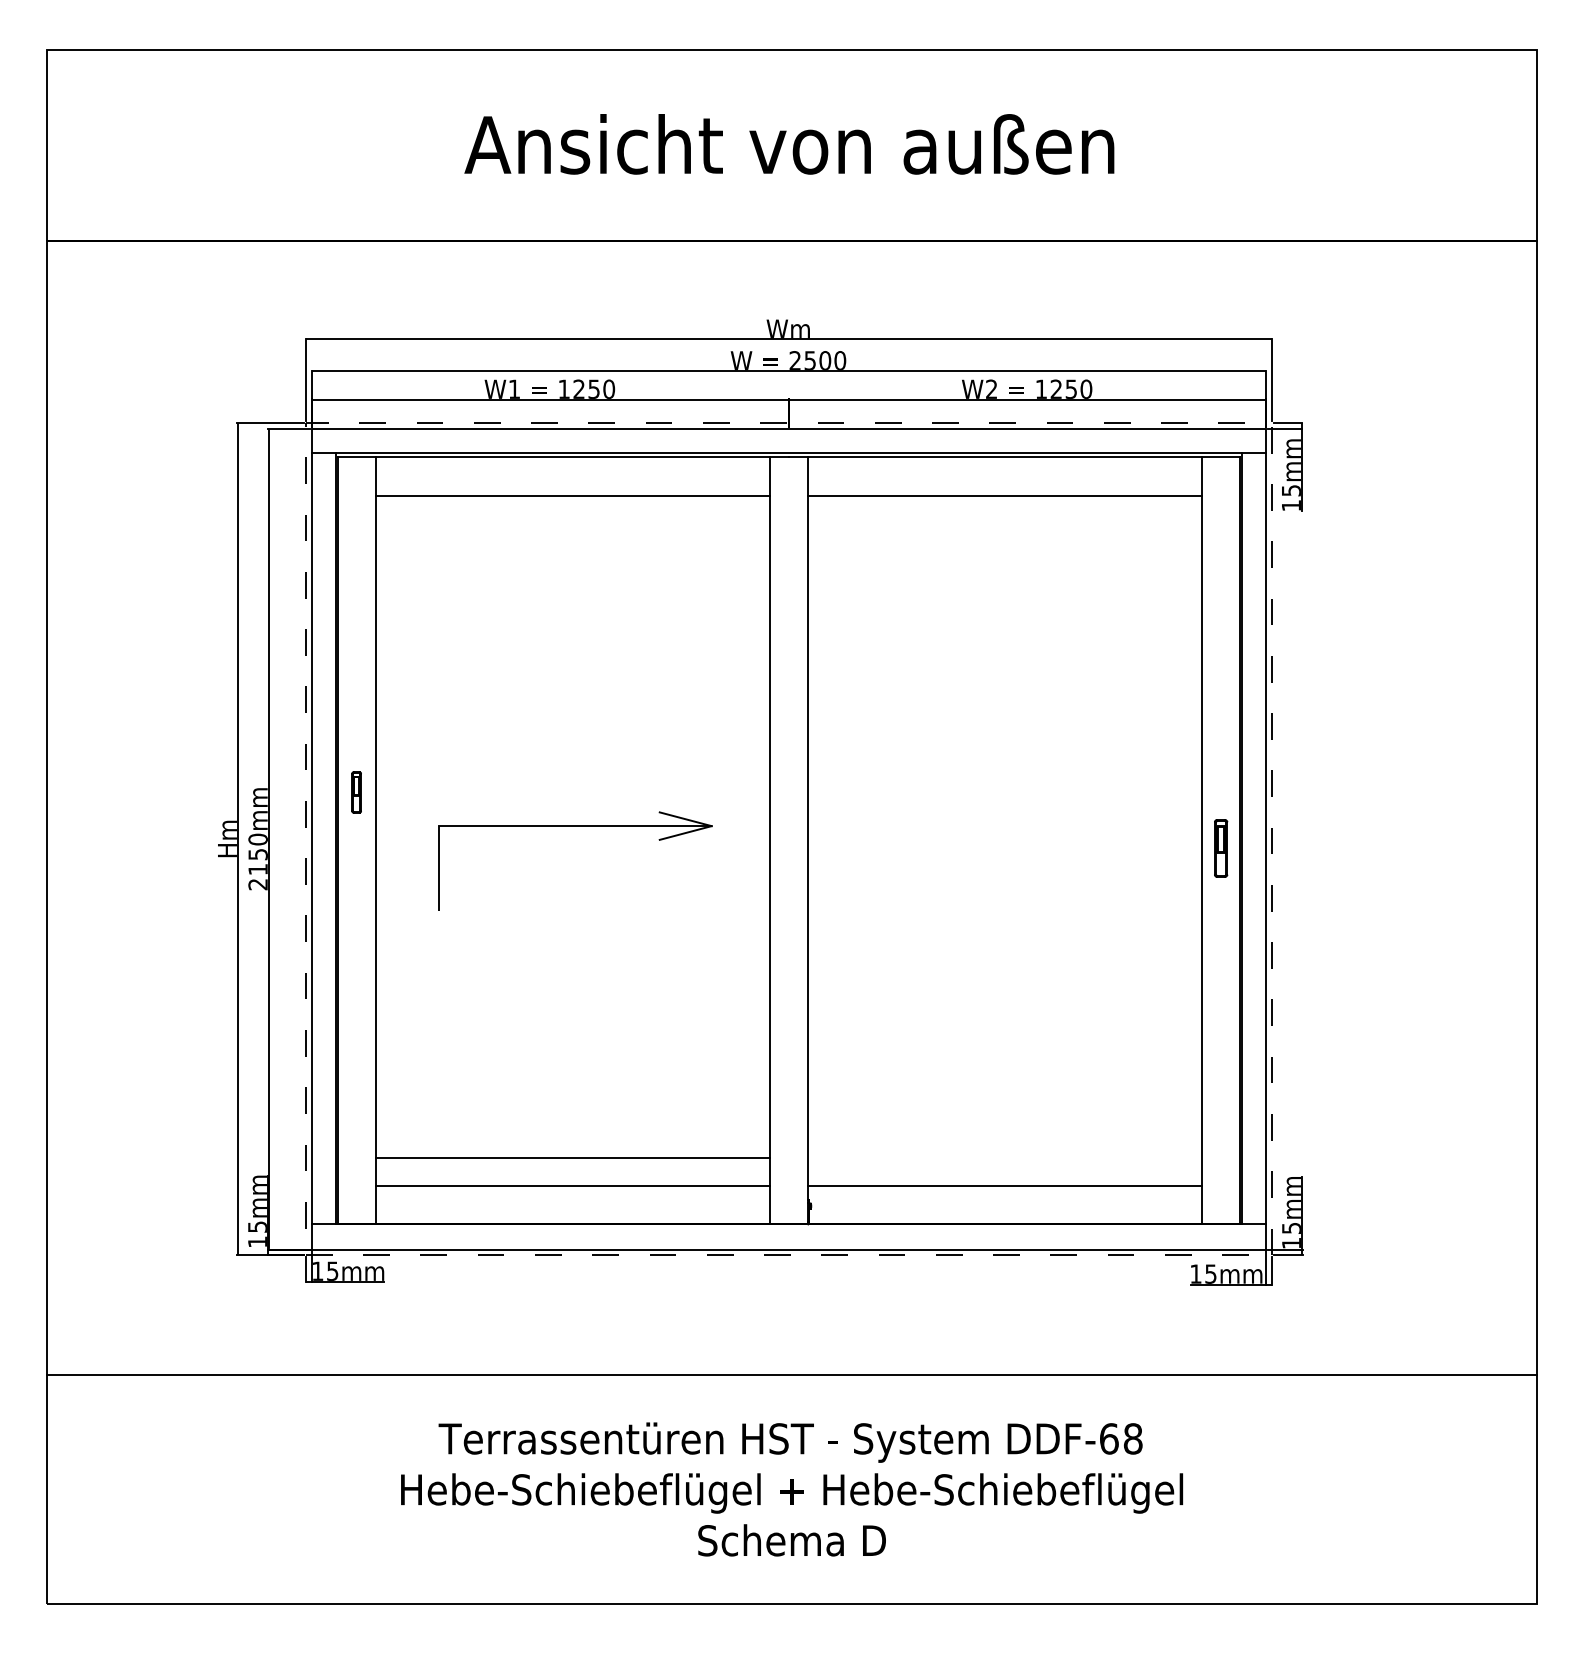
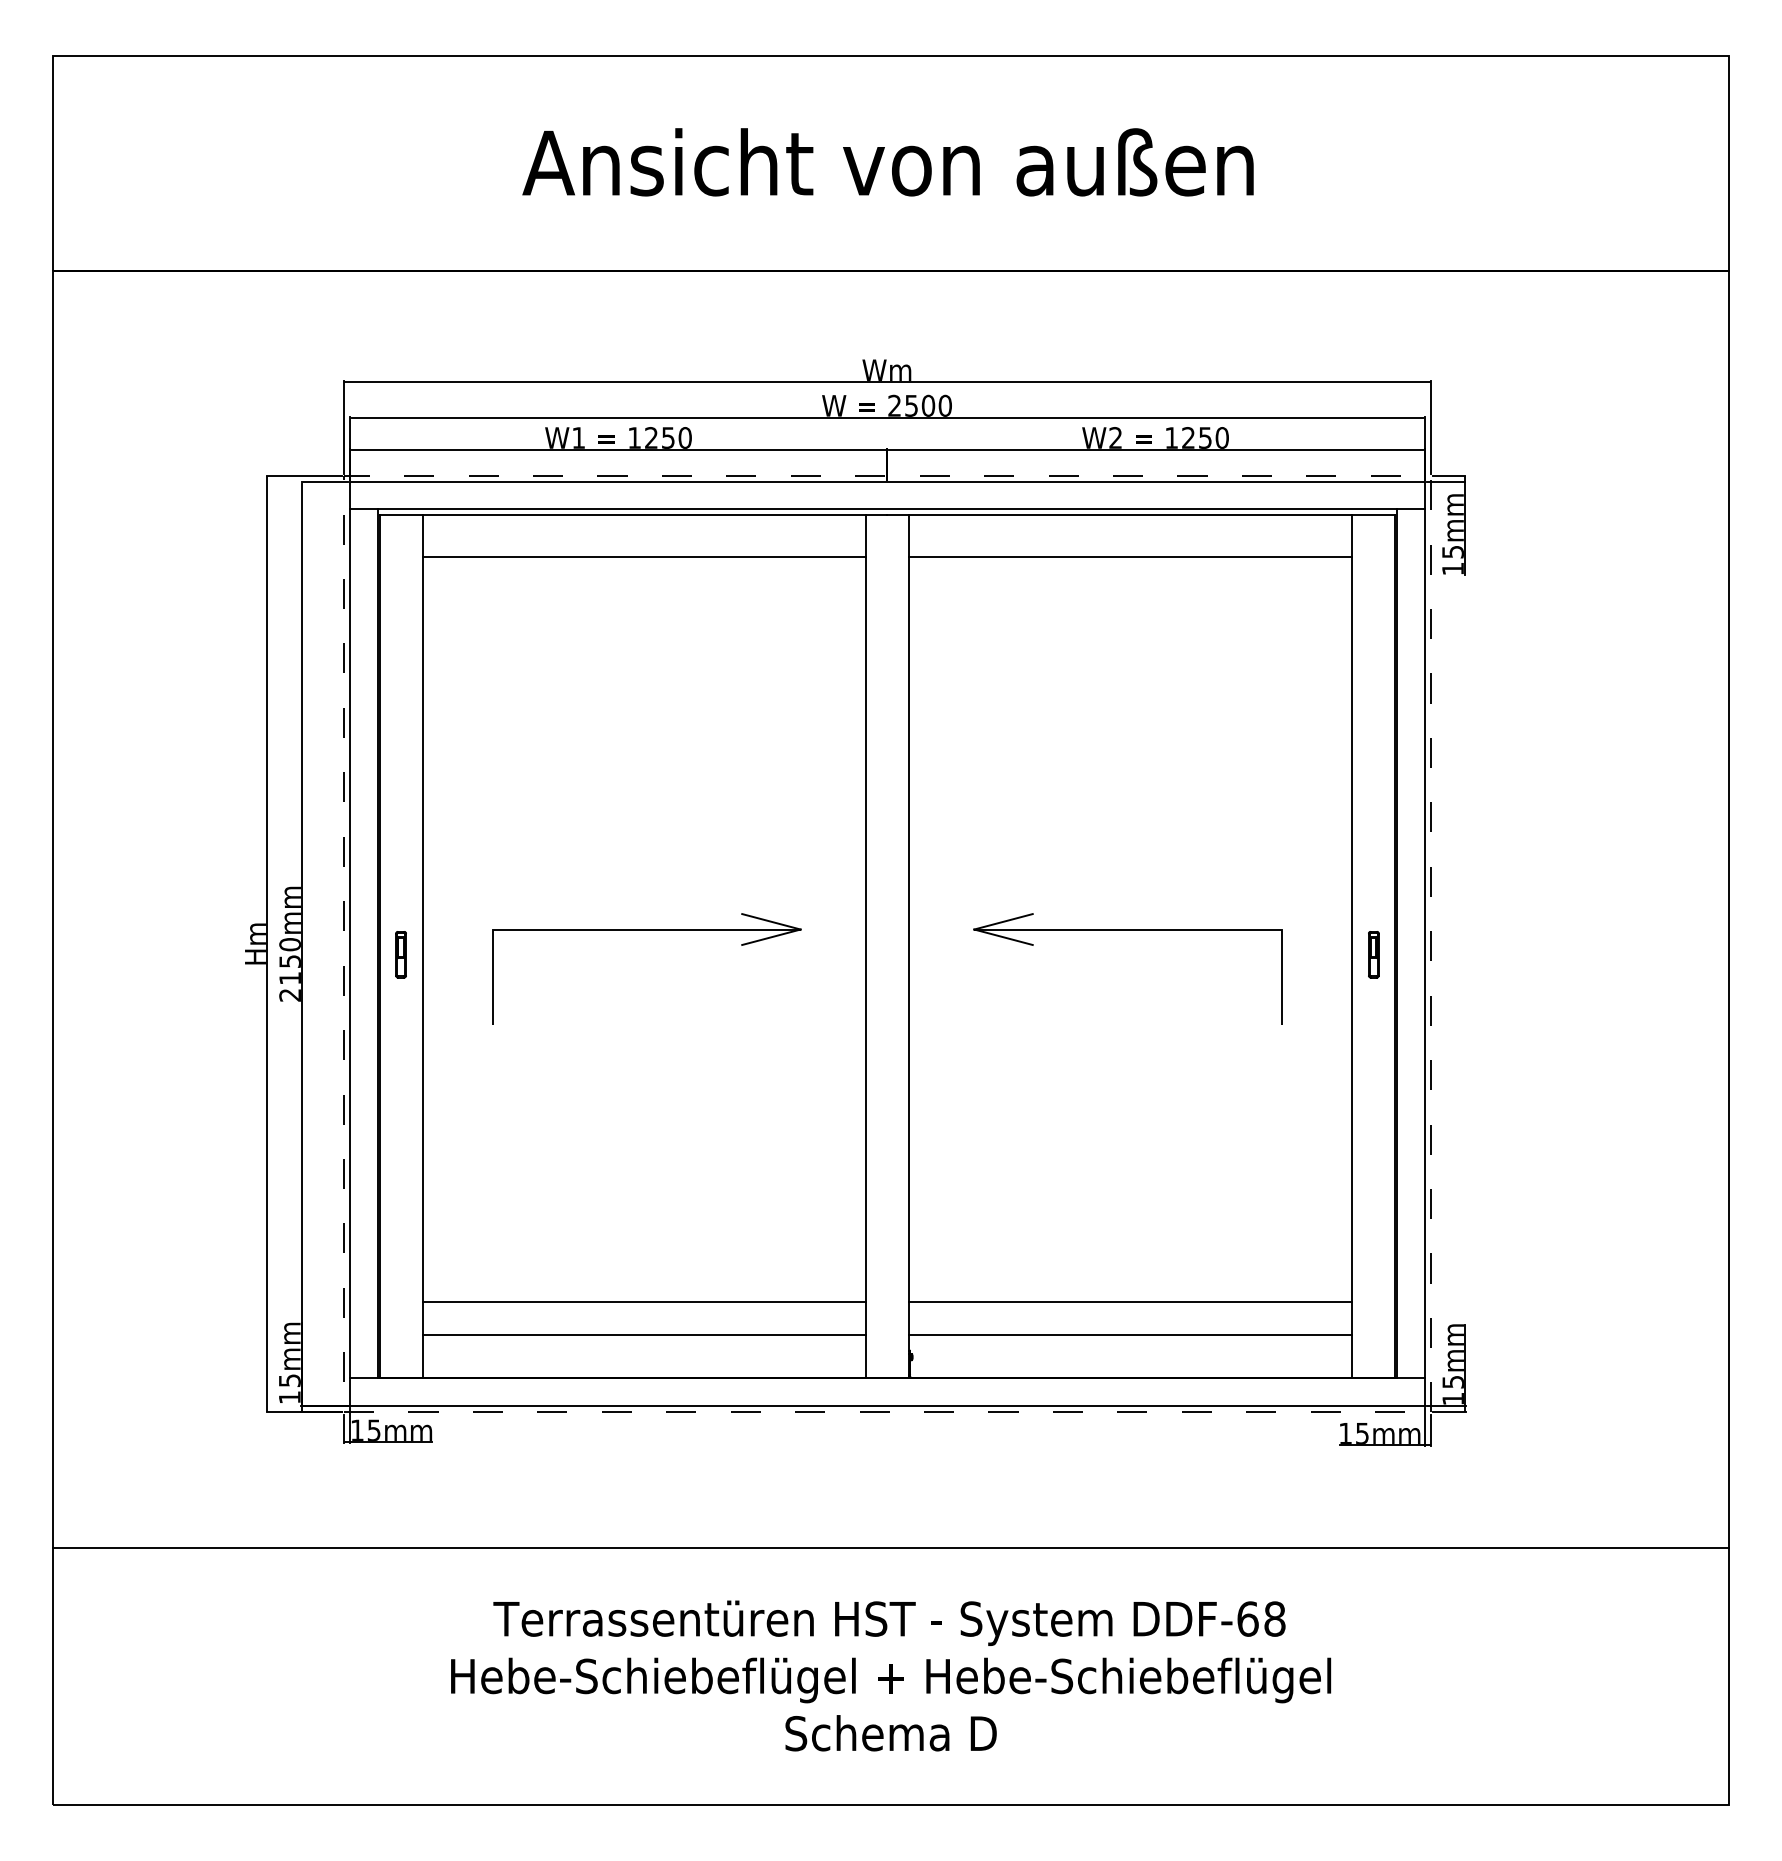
part: (356, 792) -> (400, 954), moved
part: (1002, 826) -> (1127, 929), added
part: (1220, 848) -> (1373, 954), size x0.71
line: (1004, 1157) -> (1130, 1302), added

